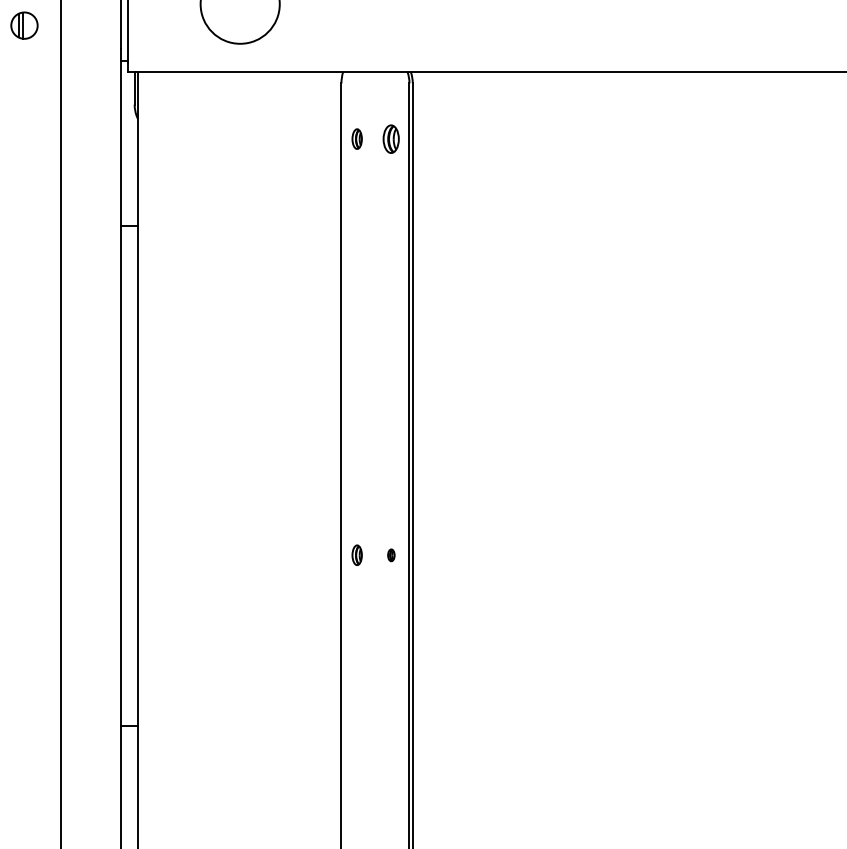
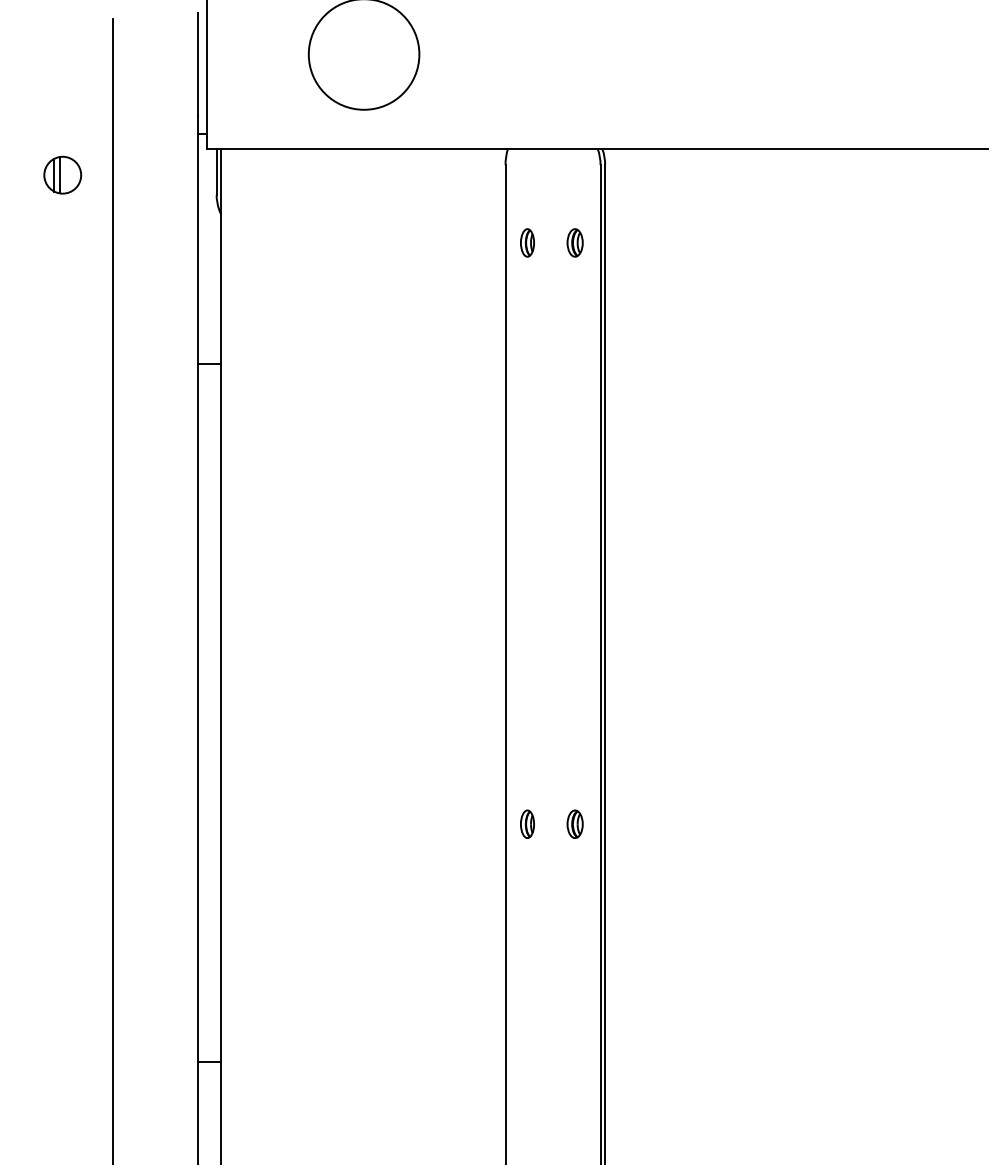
part: (24, 25) -> (62, 175), moved
part: (391, 138) -> (575, 242), size x0.71
part: (391, 555) -> (575, 824), size x1.67

